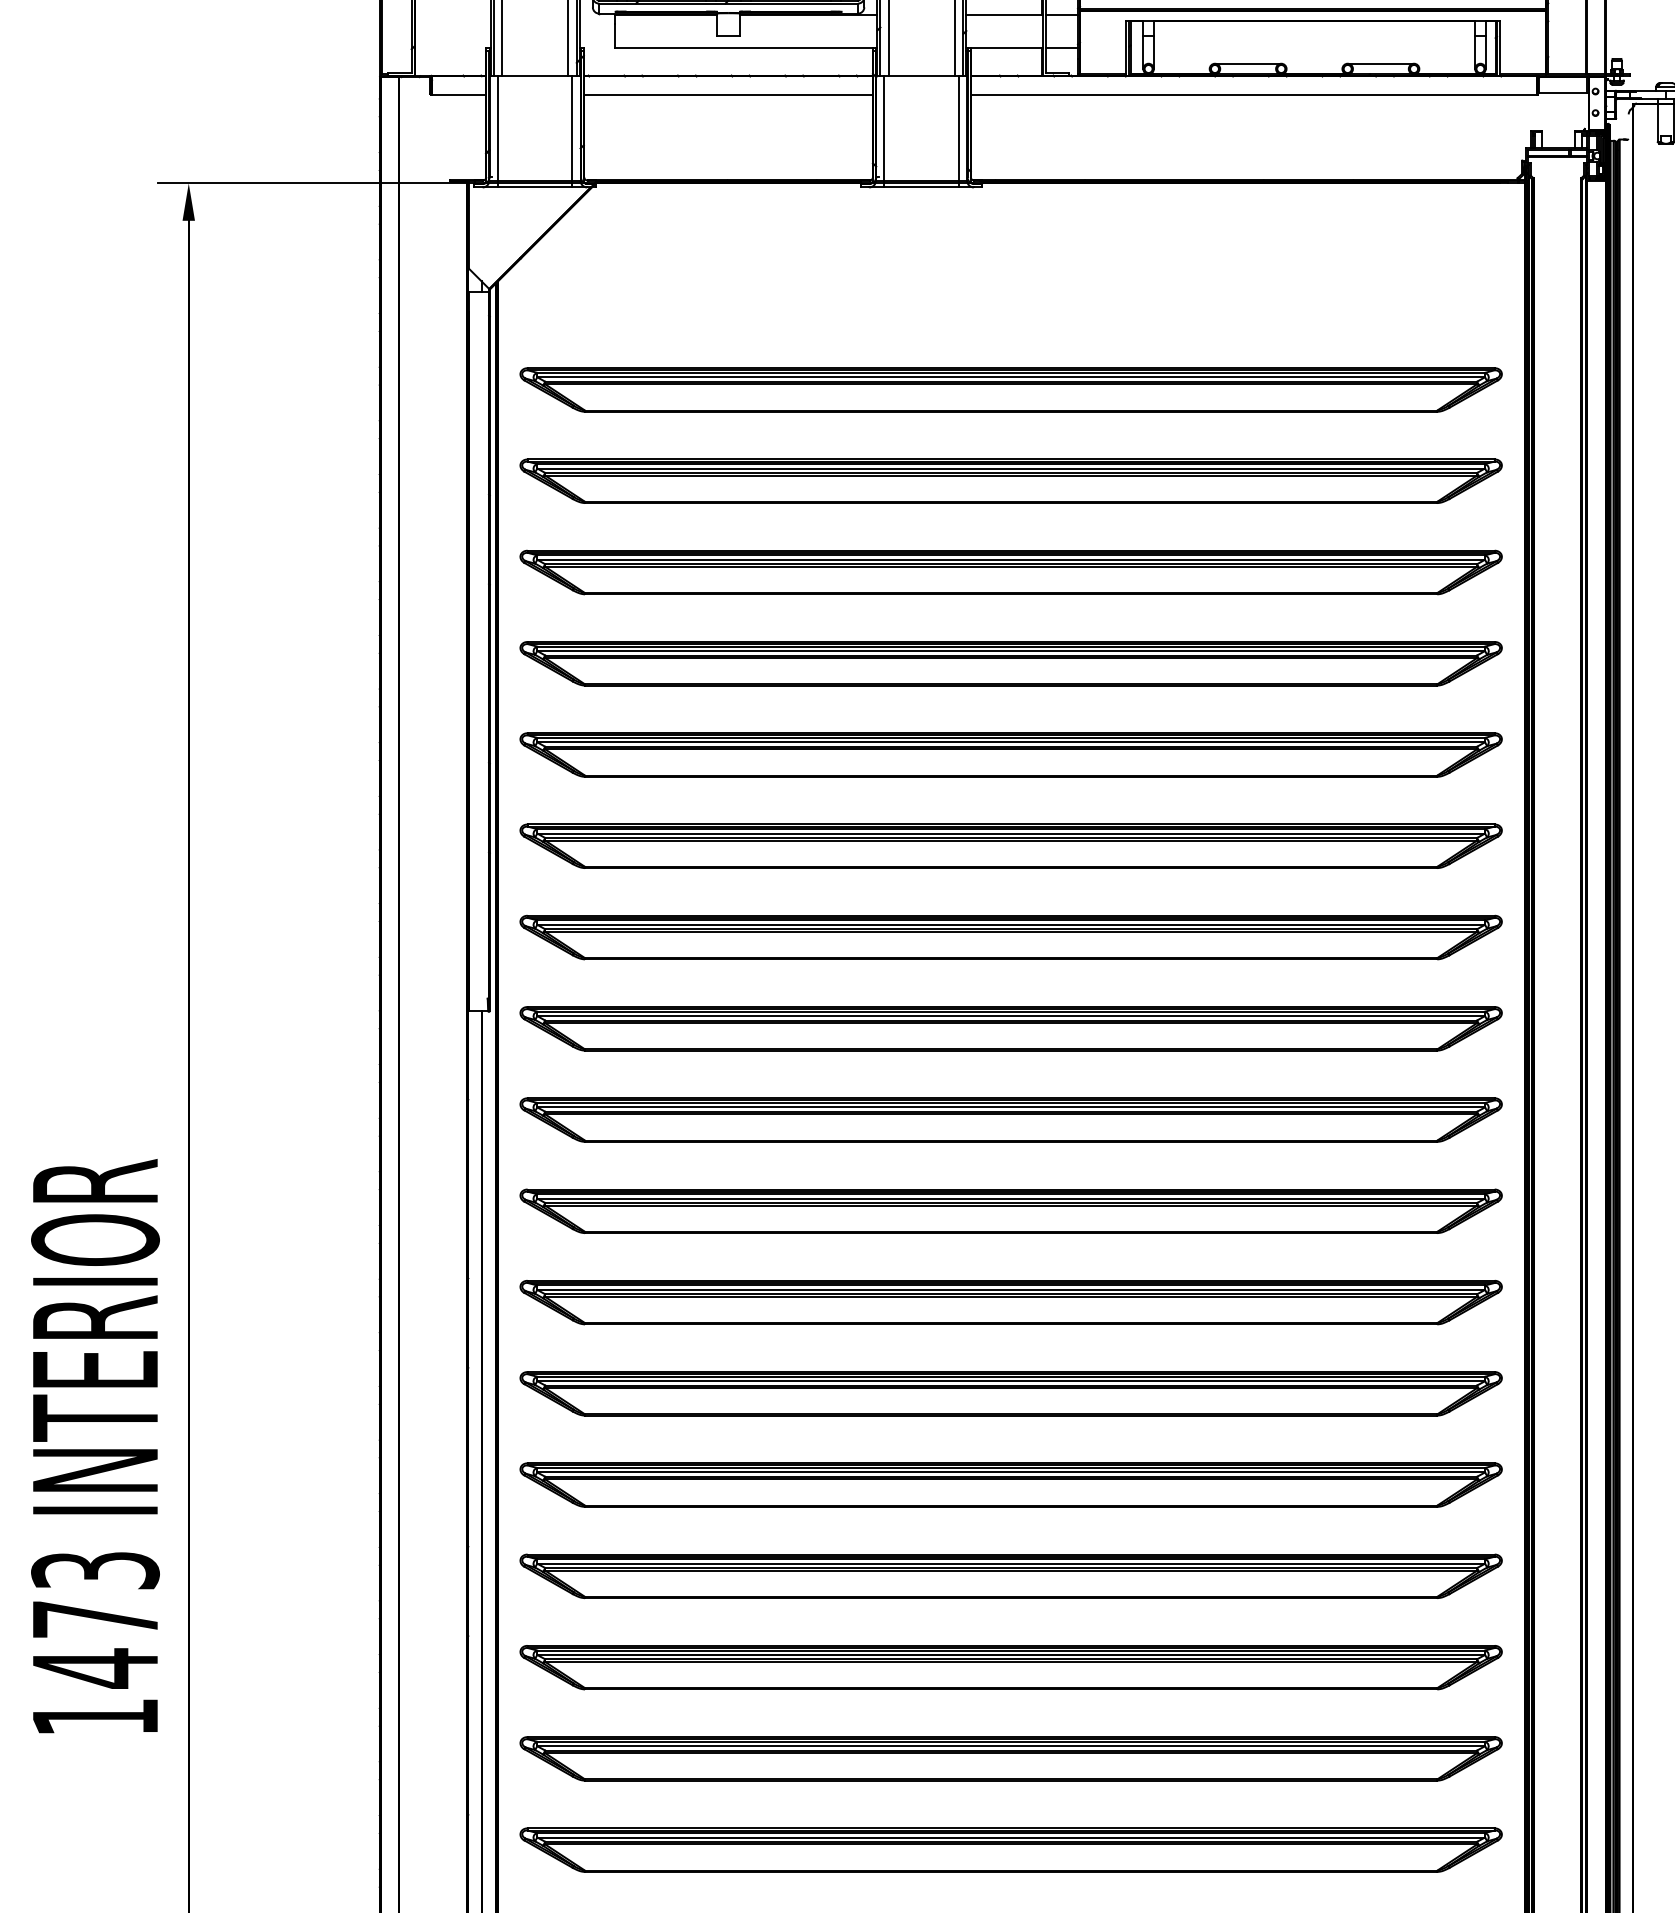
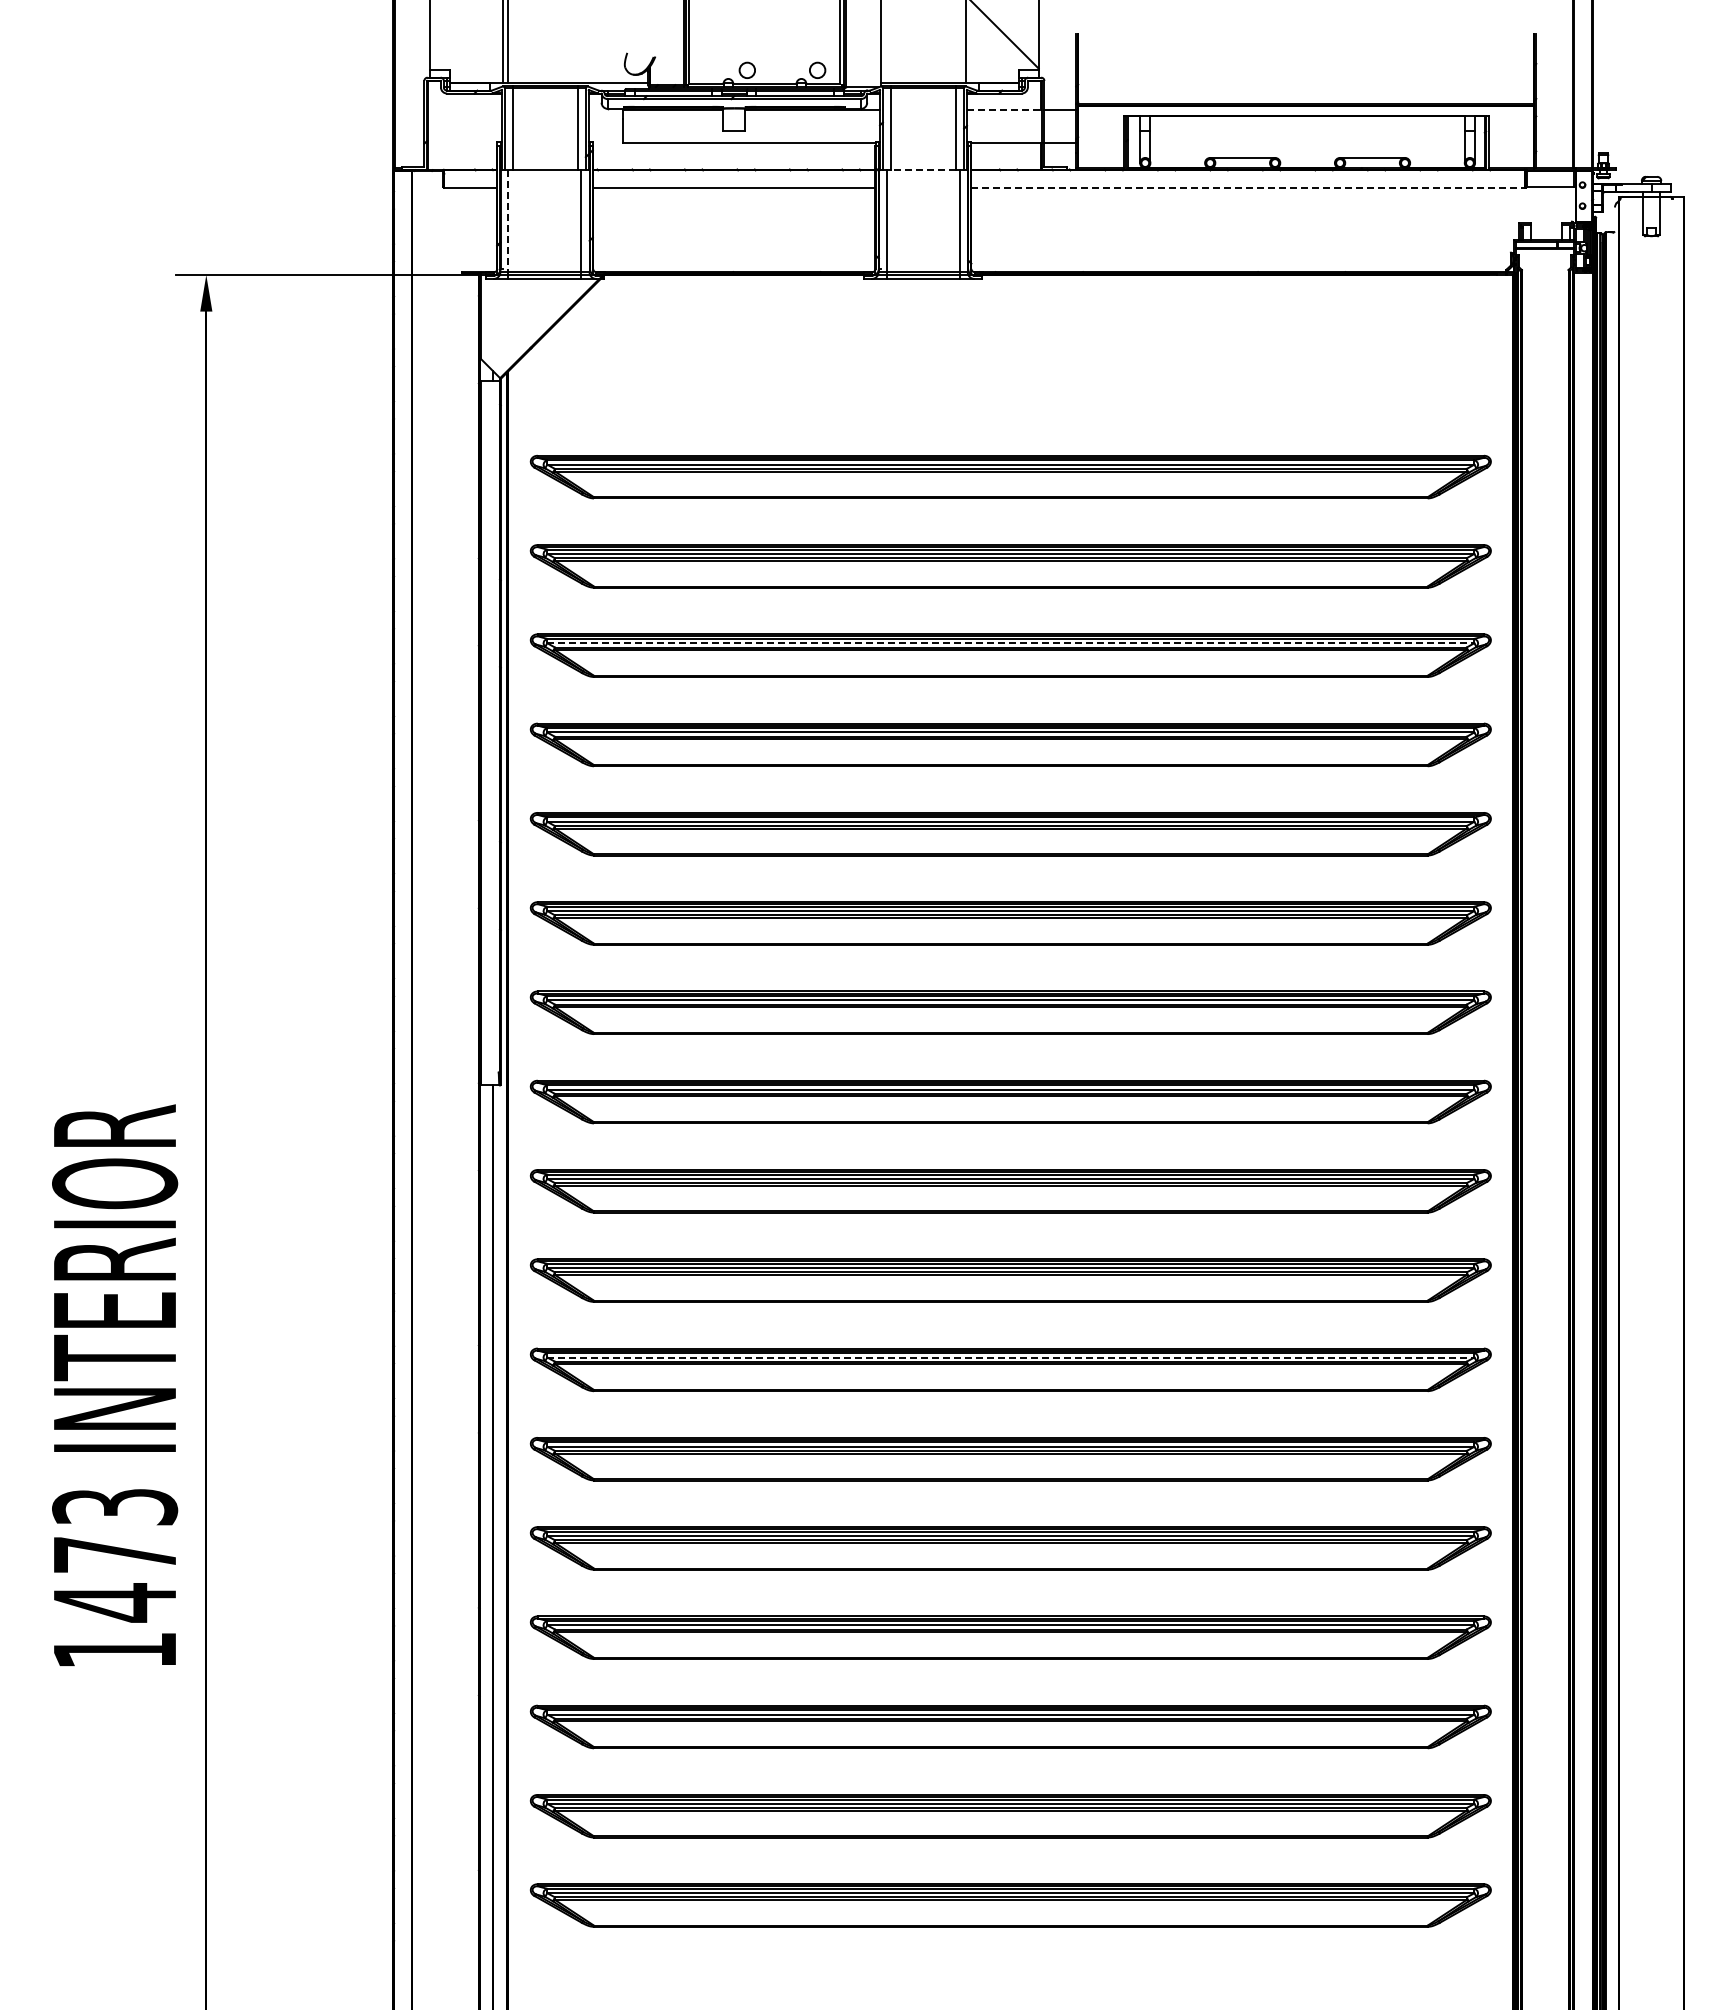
line: (1004, 15) -> (1004, 110), solid -> dashed
line: (921, 76) -> (923, 170), solid -> dashed
line: (1254, 94) -> (1248, 188), solid -> dashed
line: (497, 128) -> (508, 221), solid -> dashed
line: (1010, 560) -> (1010, 643), solid -> dashed
line: (1010, 1289) -> (1010, 1357), solid -> dashed
text: (95, 1445) -> (115, 1384), moved

